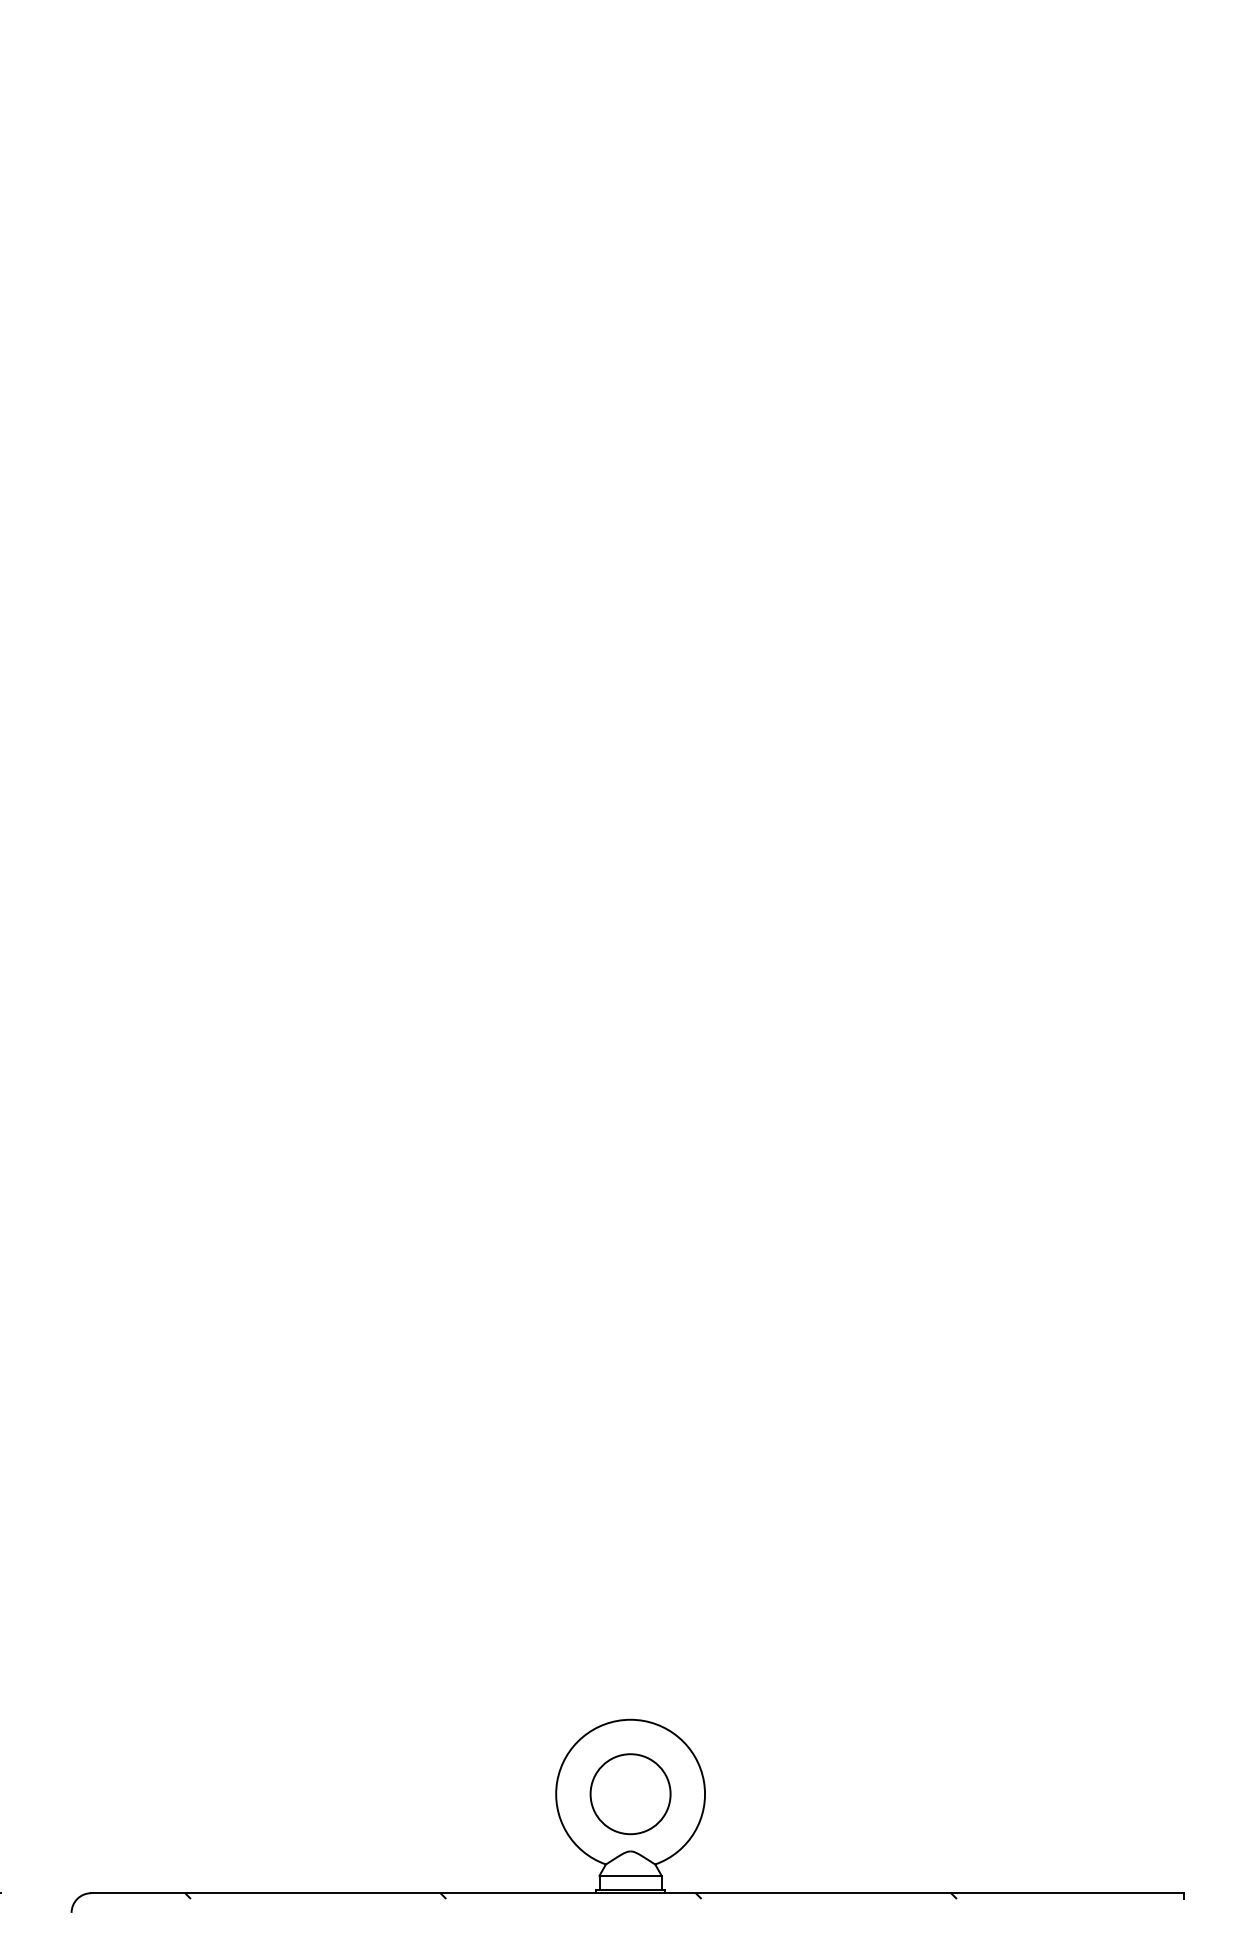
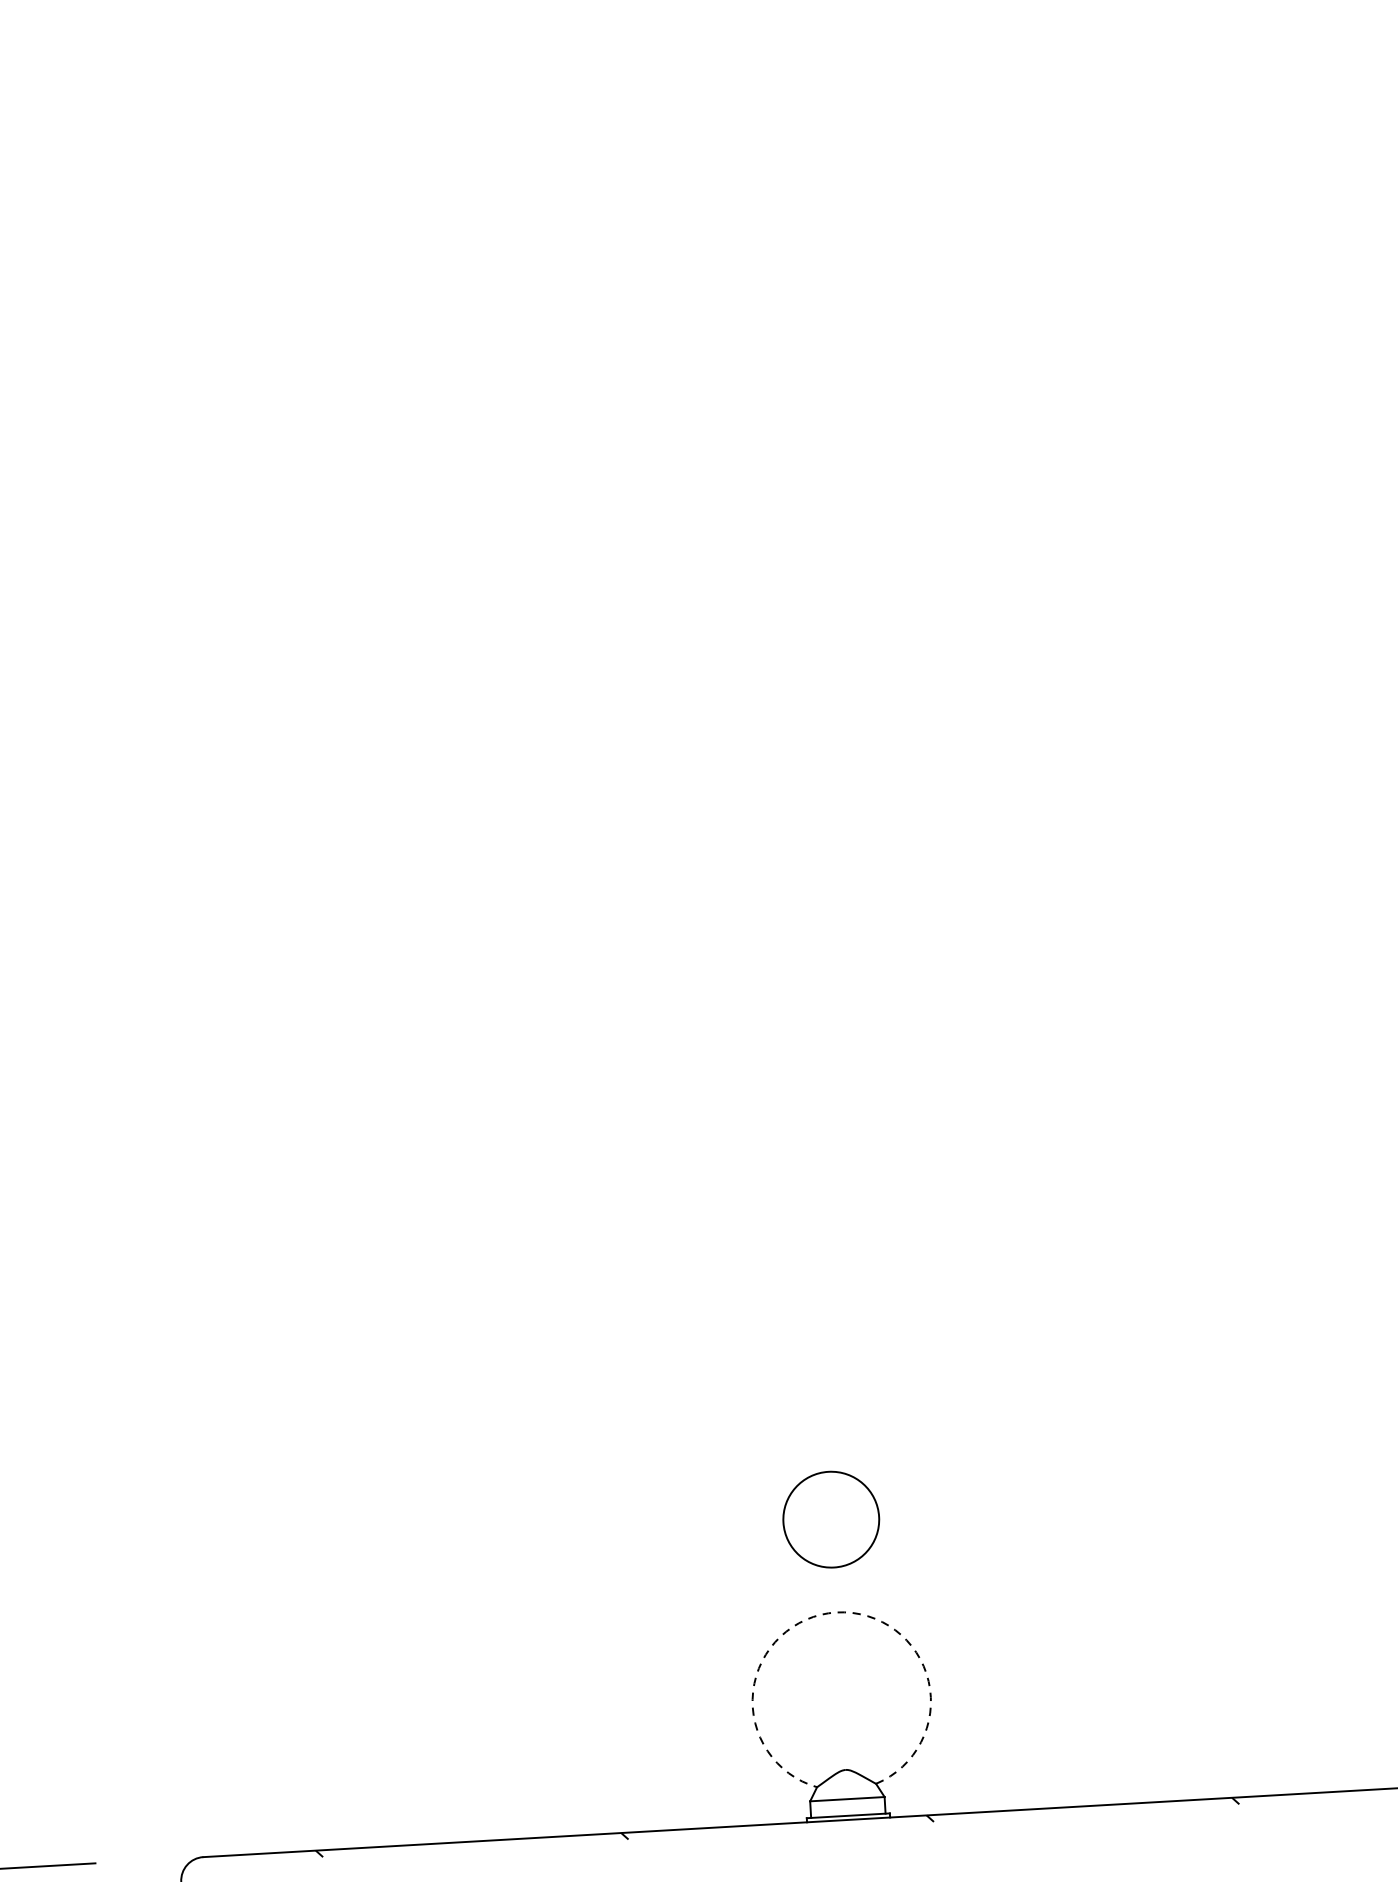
arc: (630, 1719) -> (836, 1612), solid -> dashed
circle: (630, 1794) -> (831, 1520), moved

